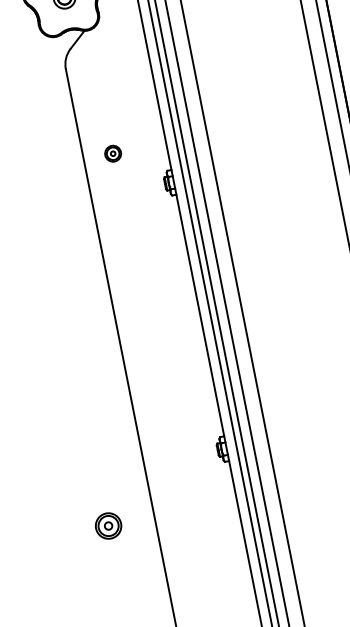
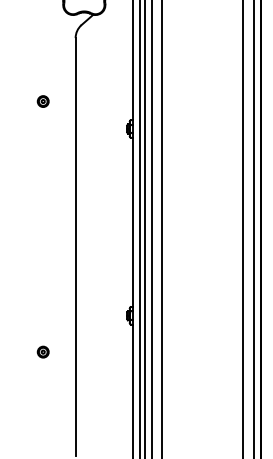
part: (112, 153) -> (42, 101), moved
part: (107, 525) -> (42, 351), size x0.62

